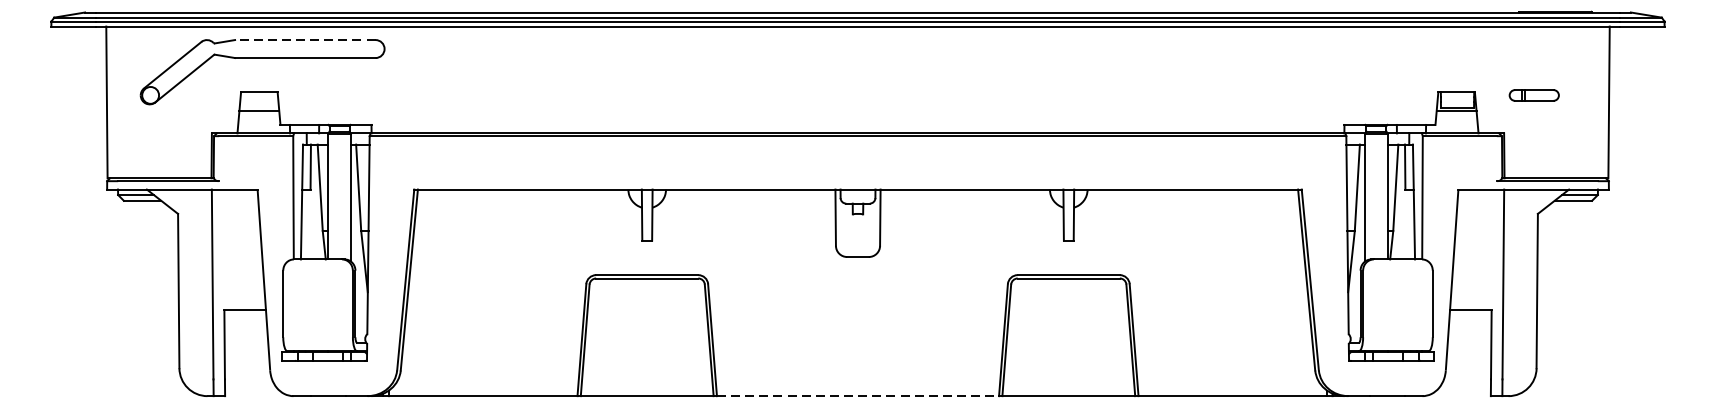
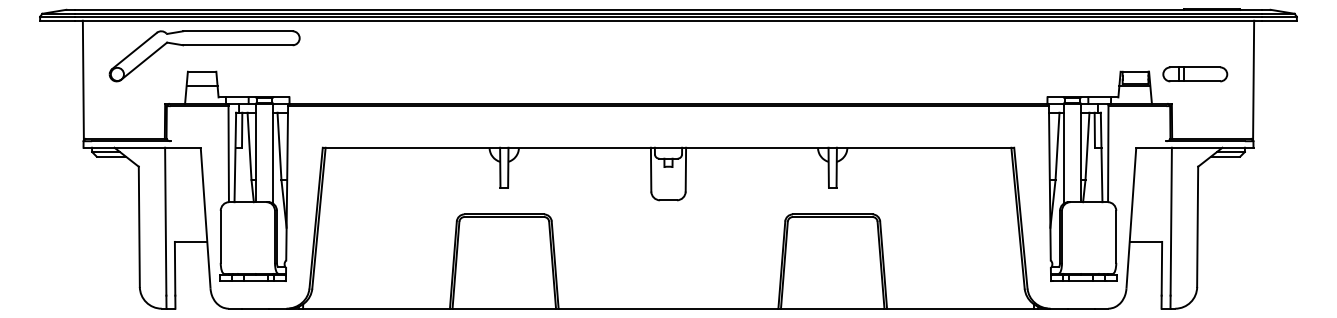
line: (304, 40) -> (237, 31), dashed -> solid
part: (1534, 95) -> (1195, 74), size x1.67
line: (858, 395) -> (668, 308), dashed -> solid

